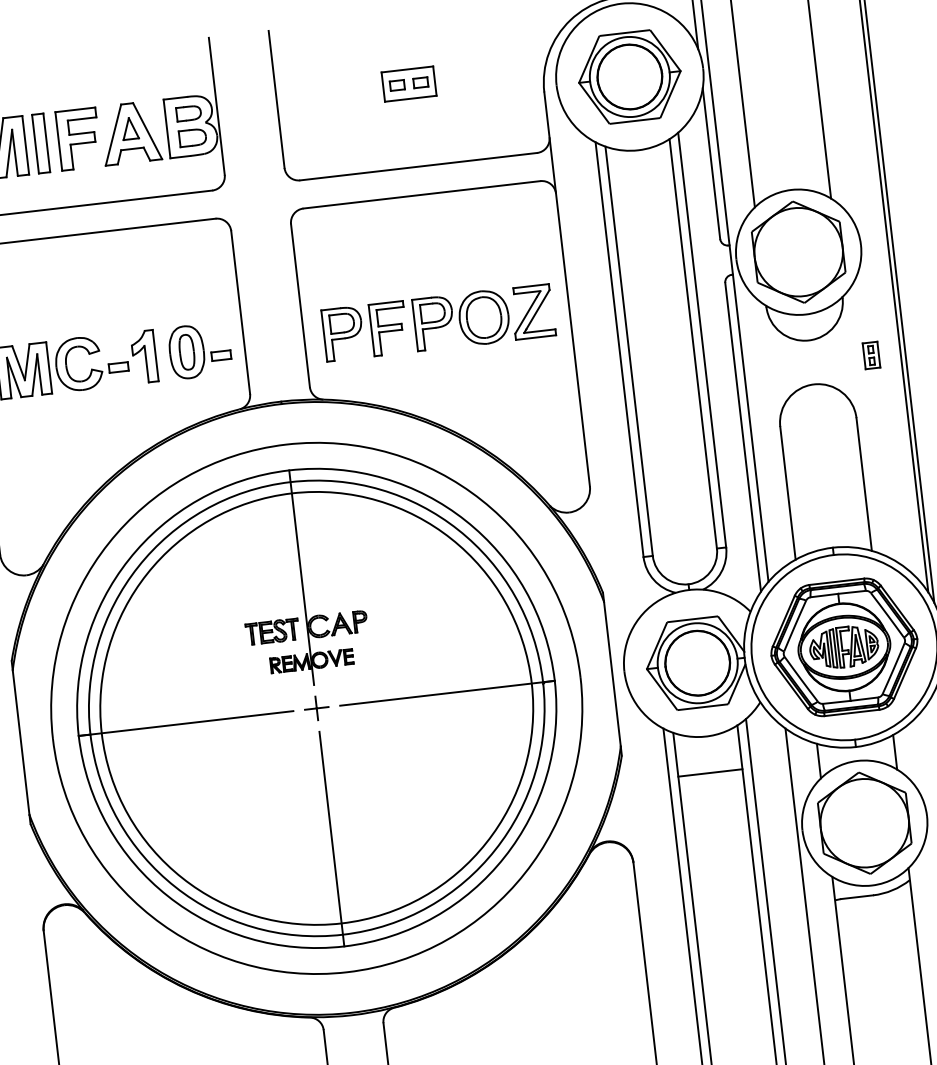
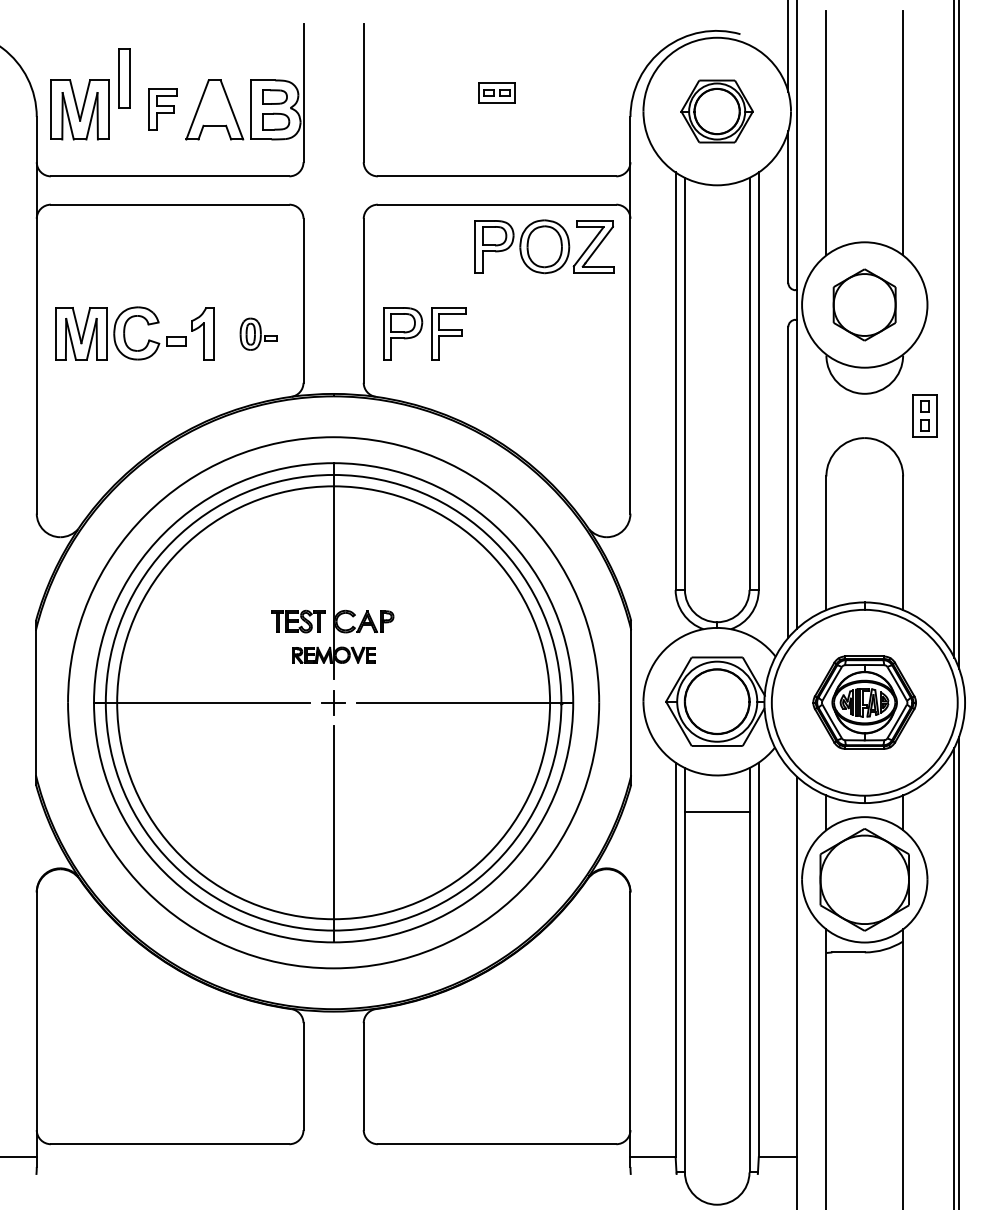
part: (629, 77) -> (716, 111), size x0.7
part: (408, 83) -> (496, 92), size x0.7
part: (129, 127) -> (214, 104), removed
part: (78, 138) -> (162, 109), size x0.7
part: (40, 143) -> (124, 78), moved
part: (798, 251) -> (864, 304), size x0.7
part: (483, 317) -> (544, 246), moved
part: (199, 351) -> (258, 334), size x0.6
part: (871, 355) -> (925, 415), size x1.6
part: (844, 647) -> (864, 702), size x0.7

